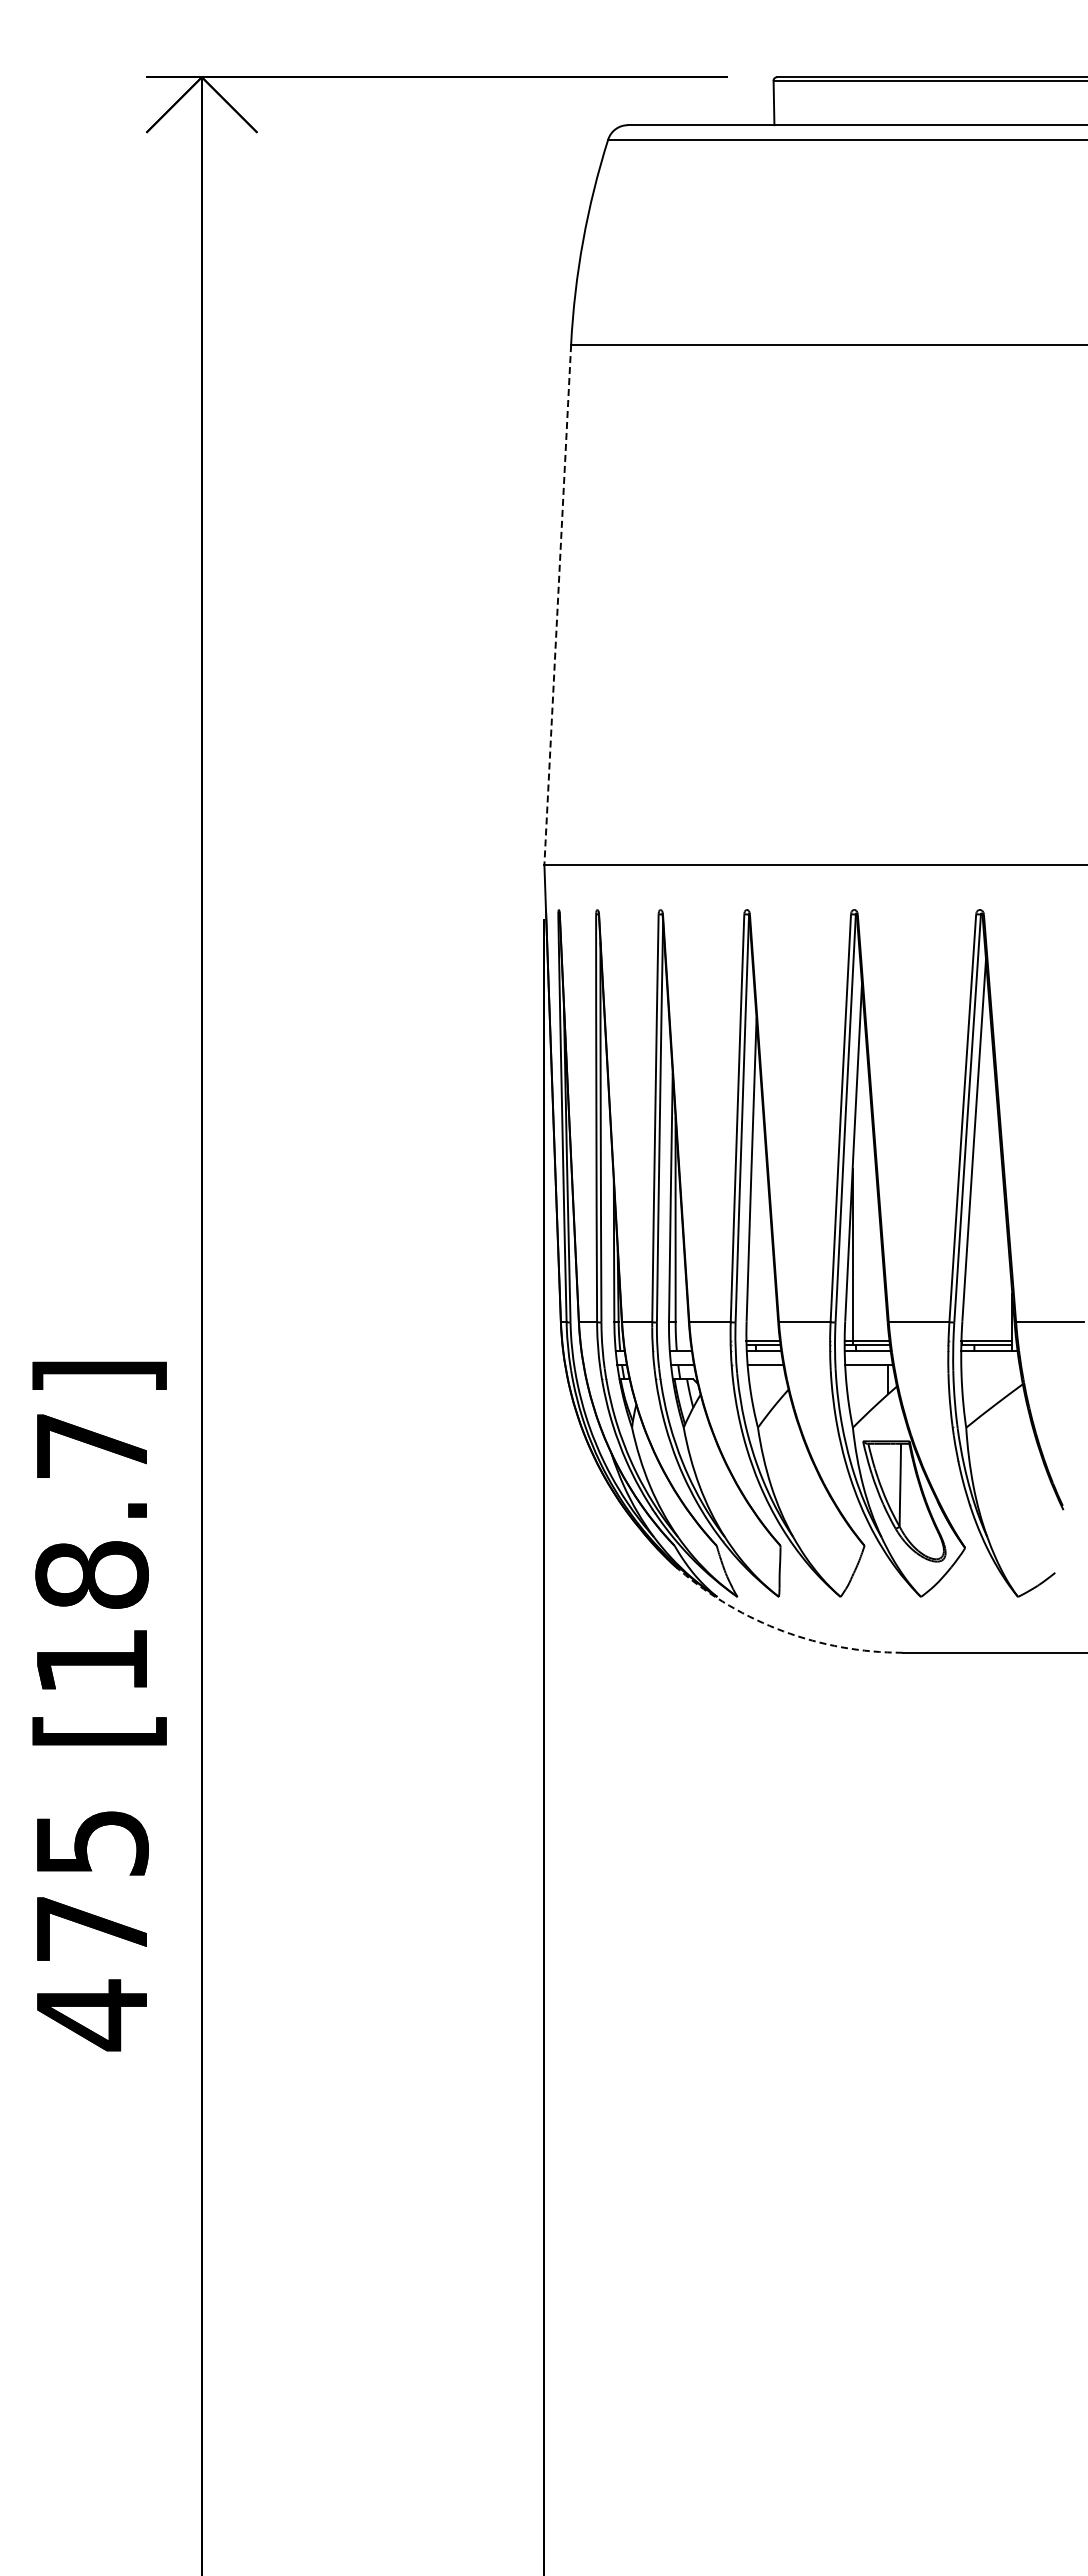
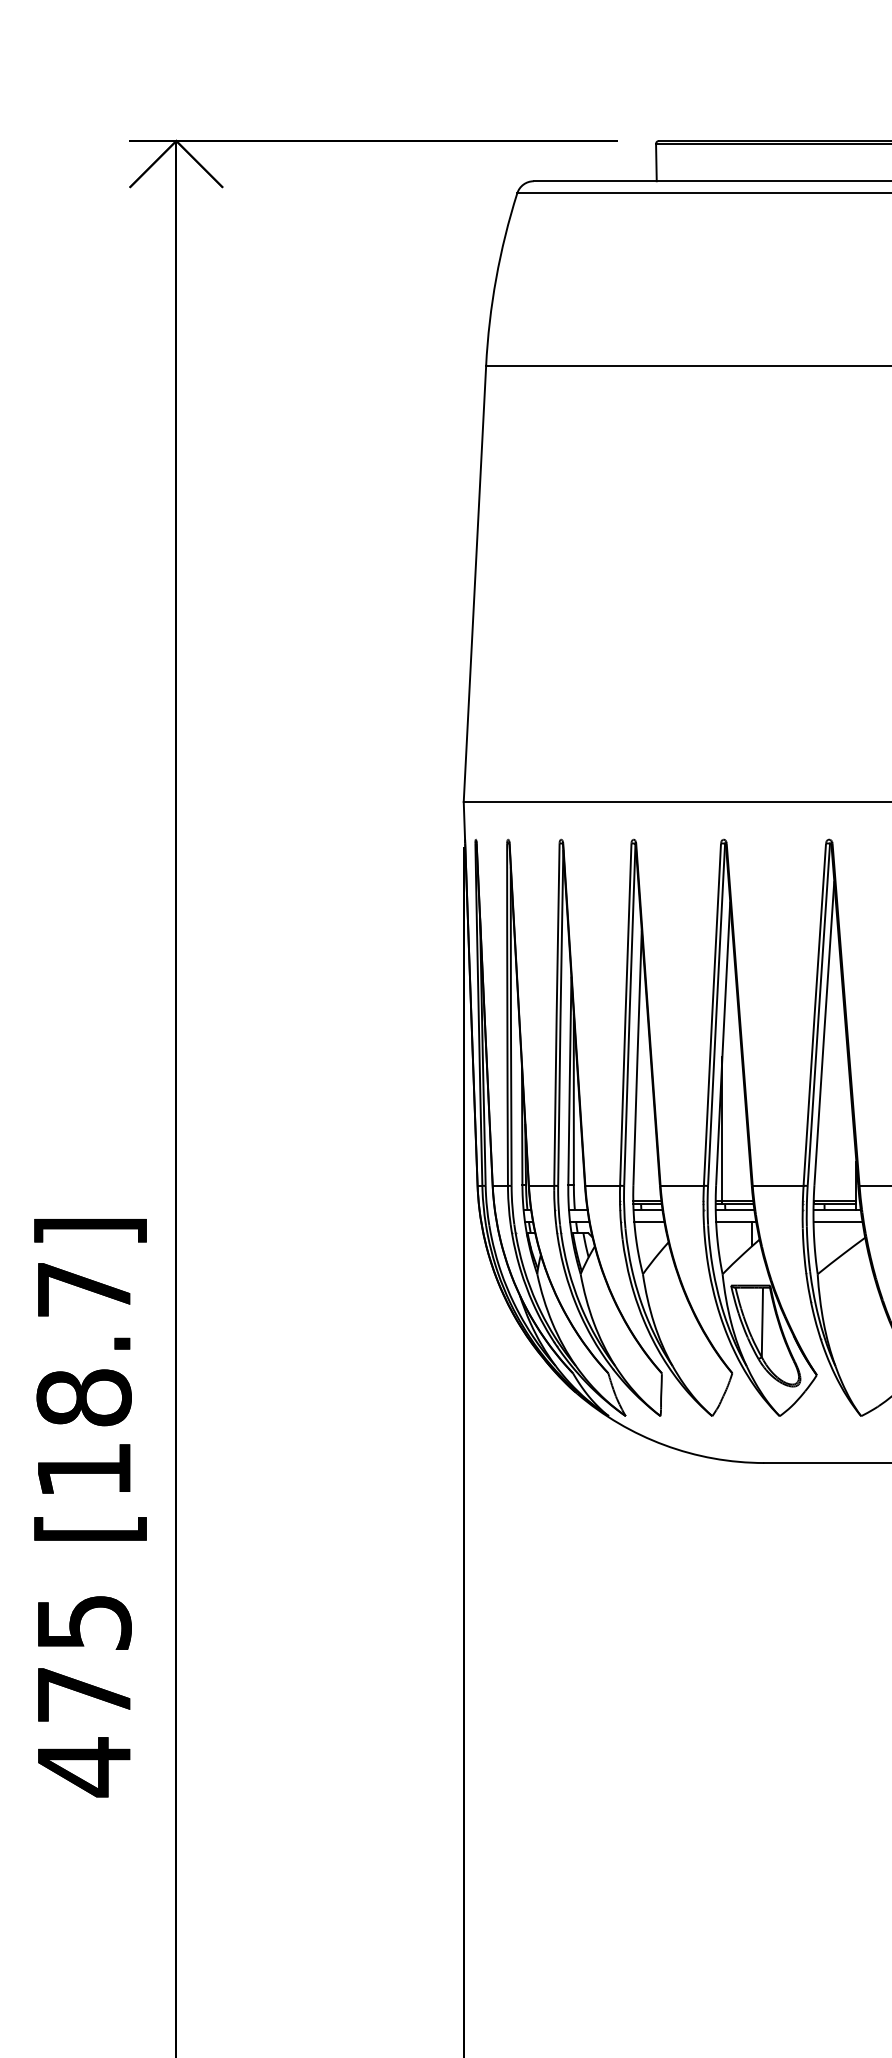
line: (557, 605) -> (474, 584), dashed -> solid
line: (990, 1365) -> (838, 1221), added
arc: (783, 1631) -> (664, 1445), dashed -> solid

